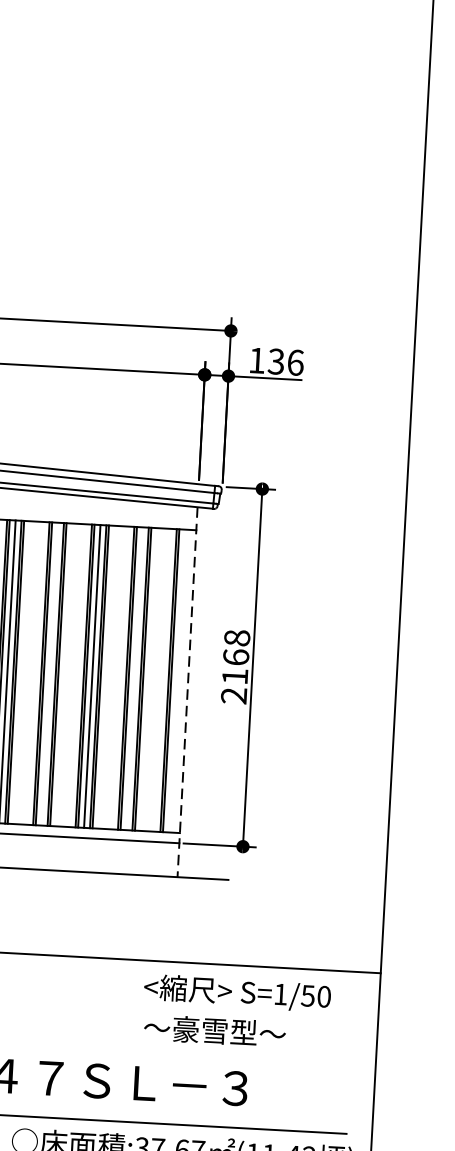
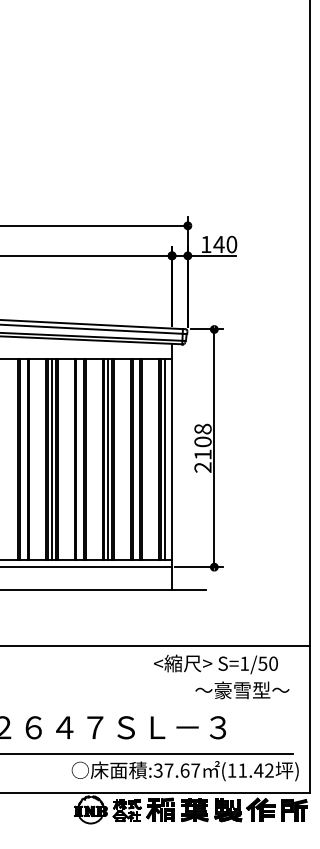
text: (286, 362) -> (225, 244), 136 -> 140
text: (235, 656) -> (202, 441), 2168 -> 2108
line: (176, 680) -> (164, 459), added
line: (188, 691) -> (172, 466), dashed -> solid
text: (215, 1031) -> (242, 690), moved

